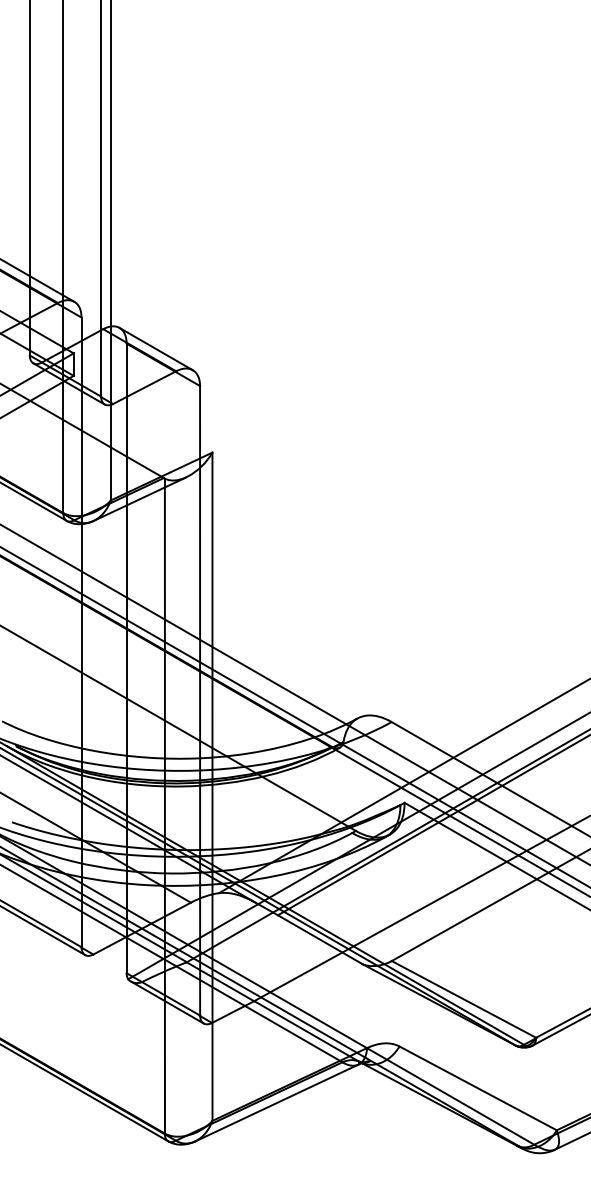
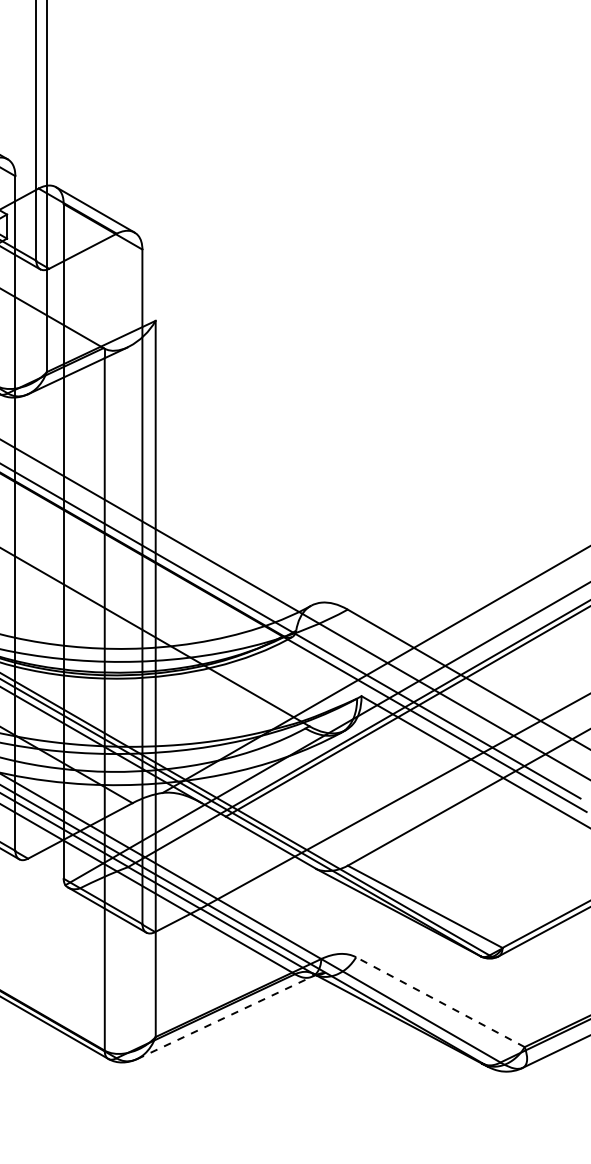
line: (477, 1088) -> (439, 1002), solid -> dashed
line: (277, 1102) -> (225, 1017), solid -> dashed

